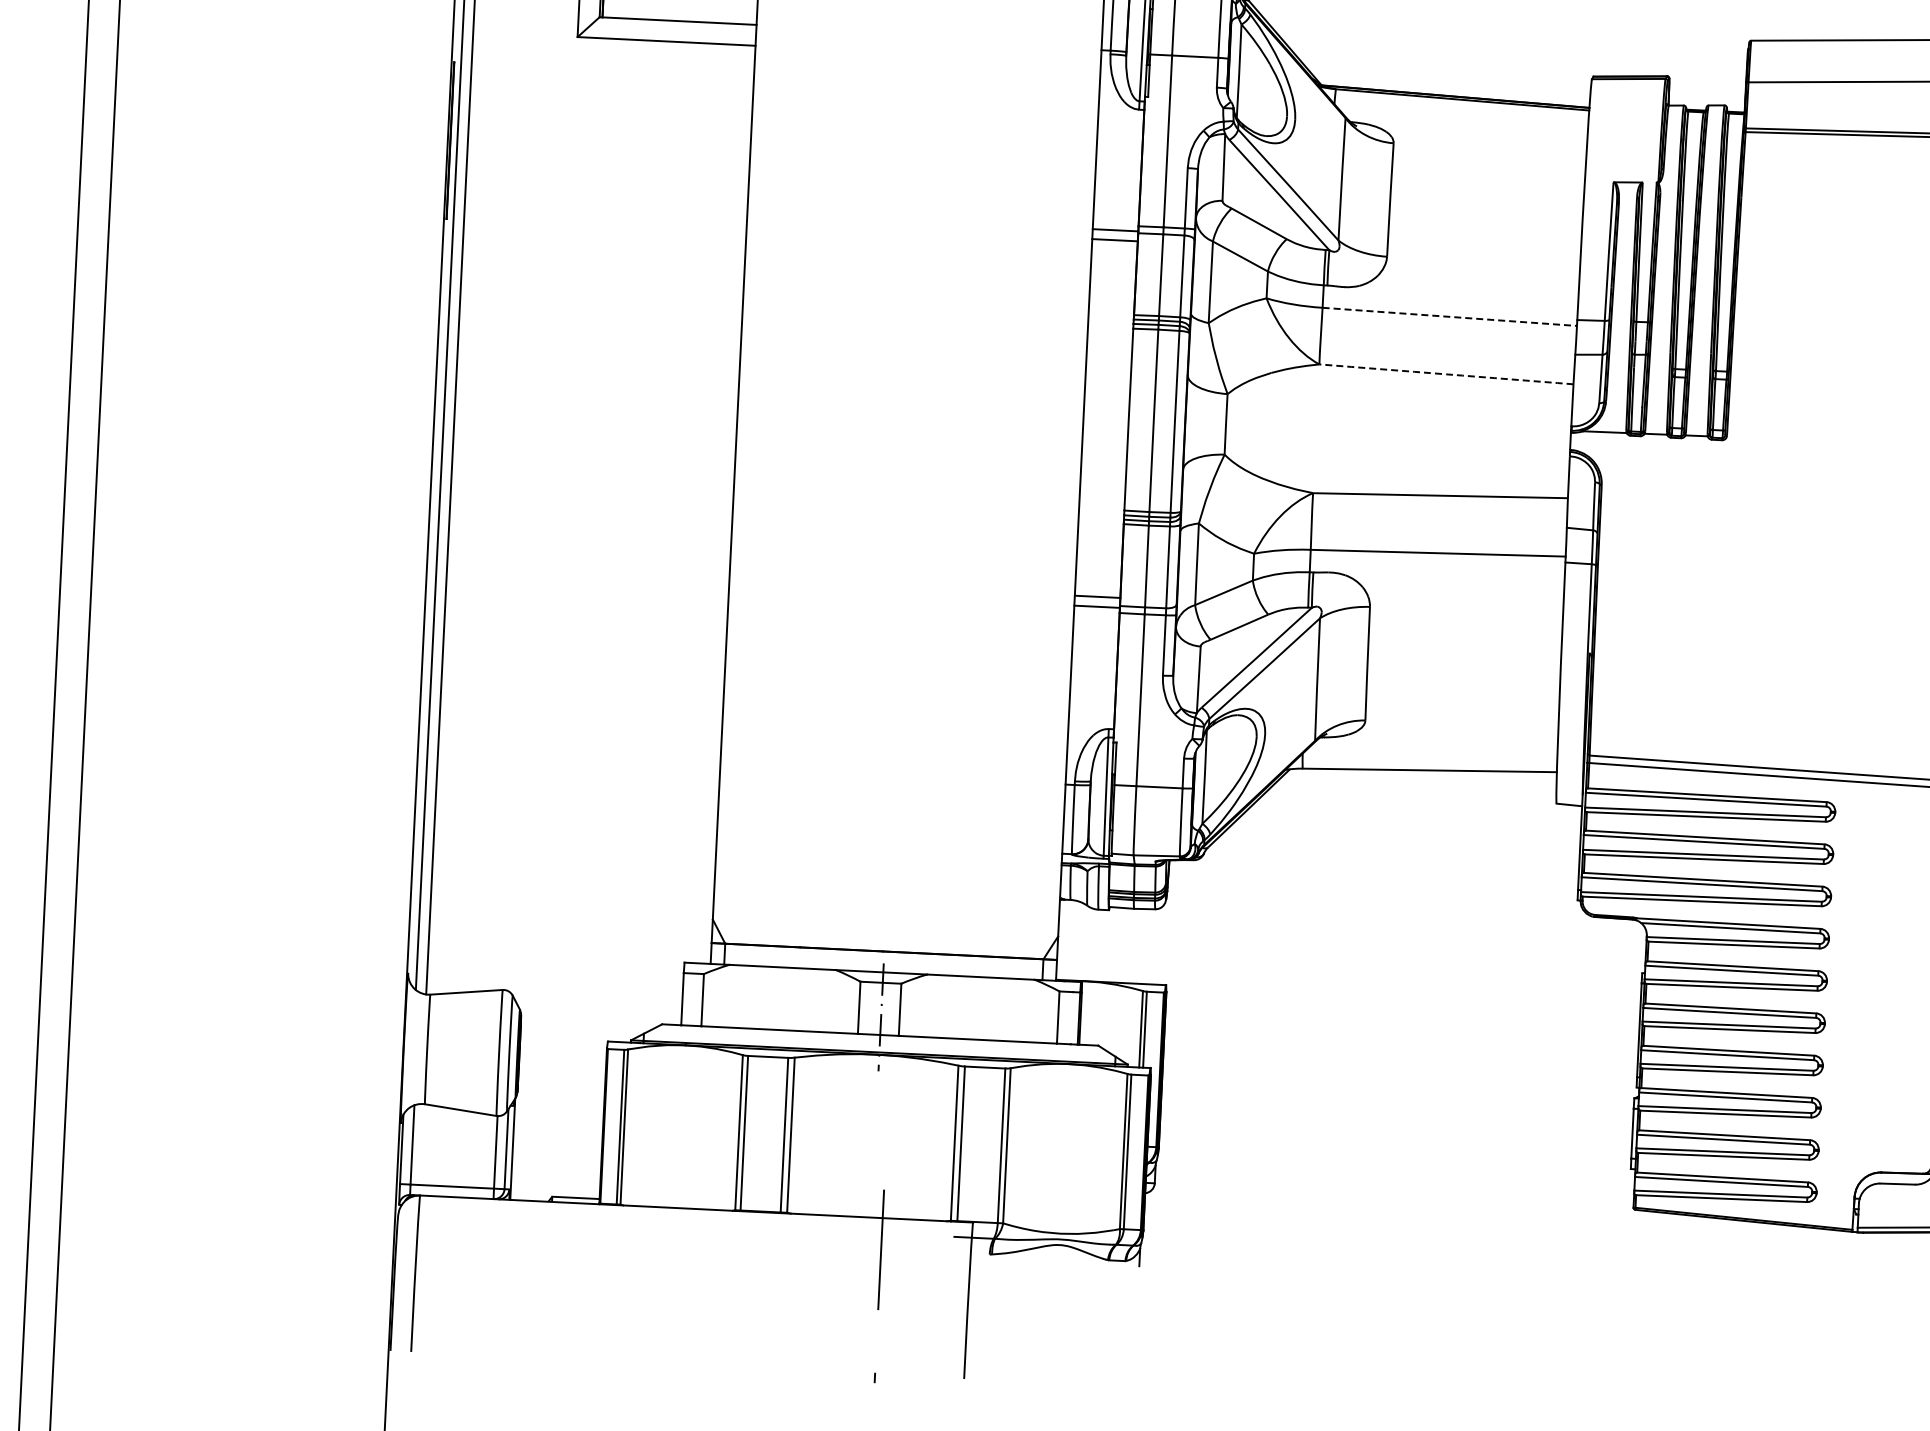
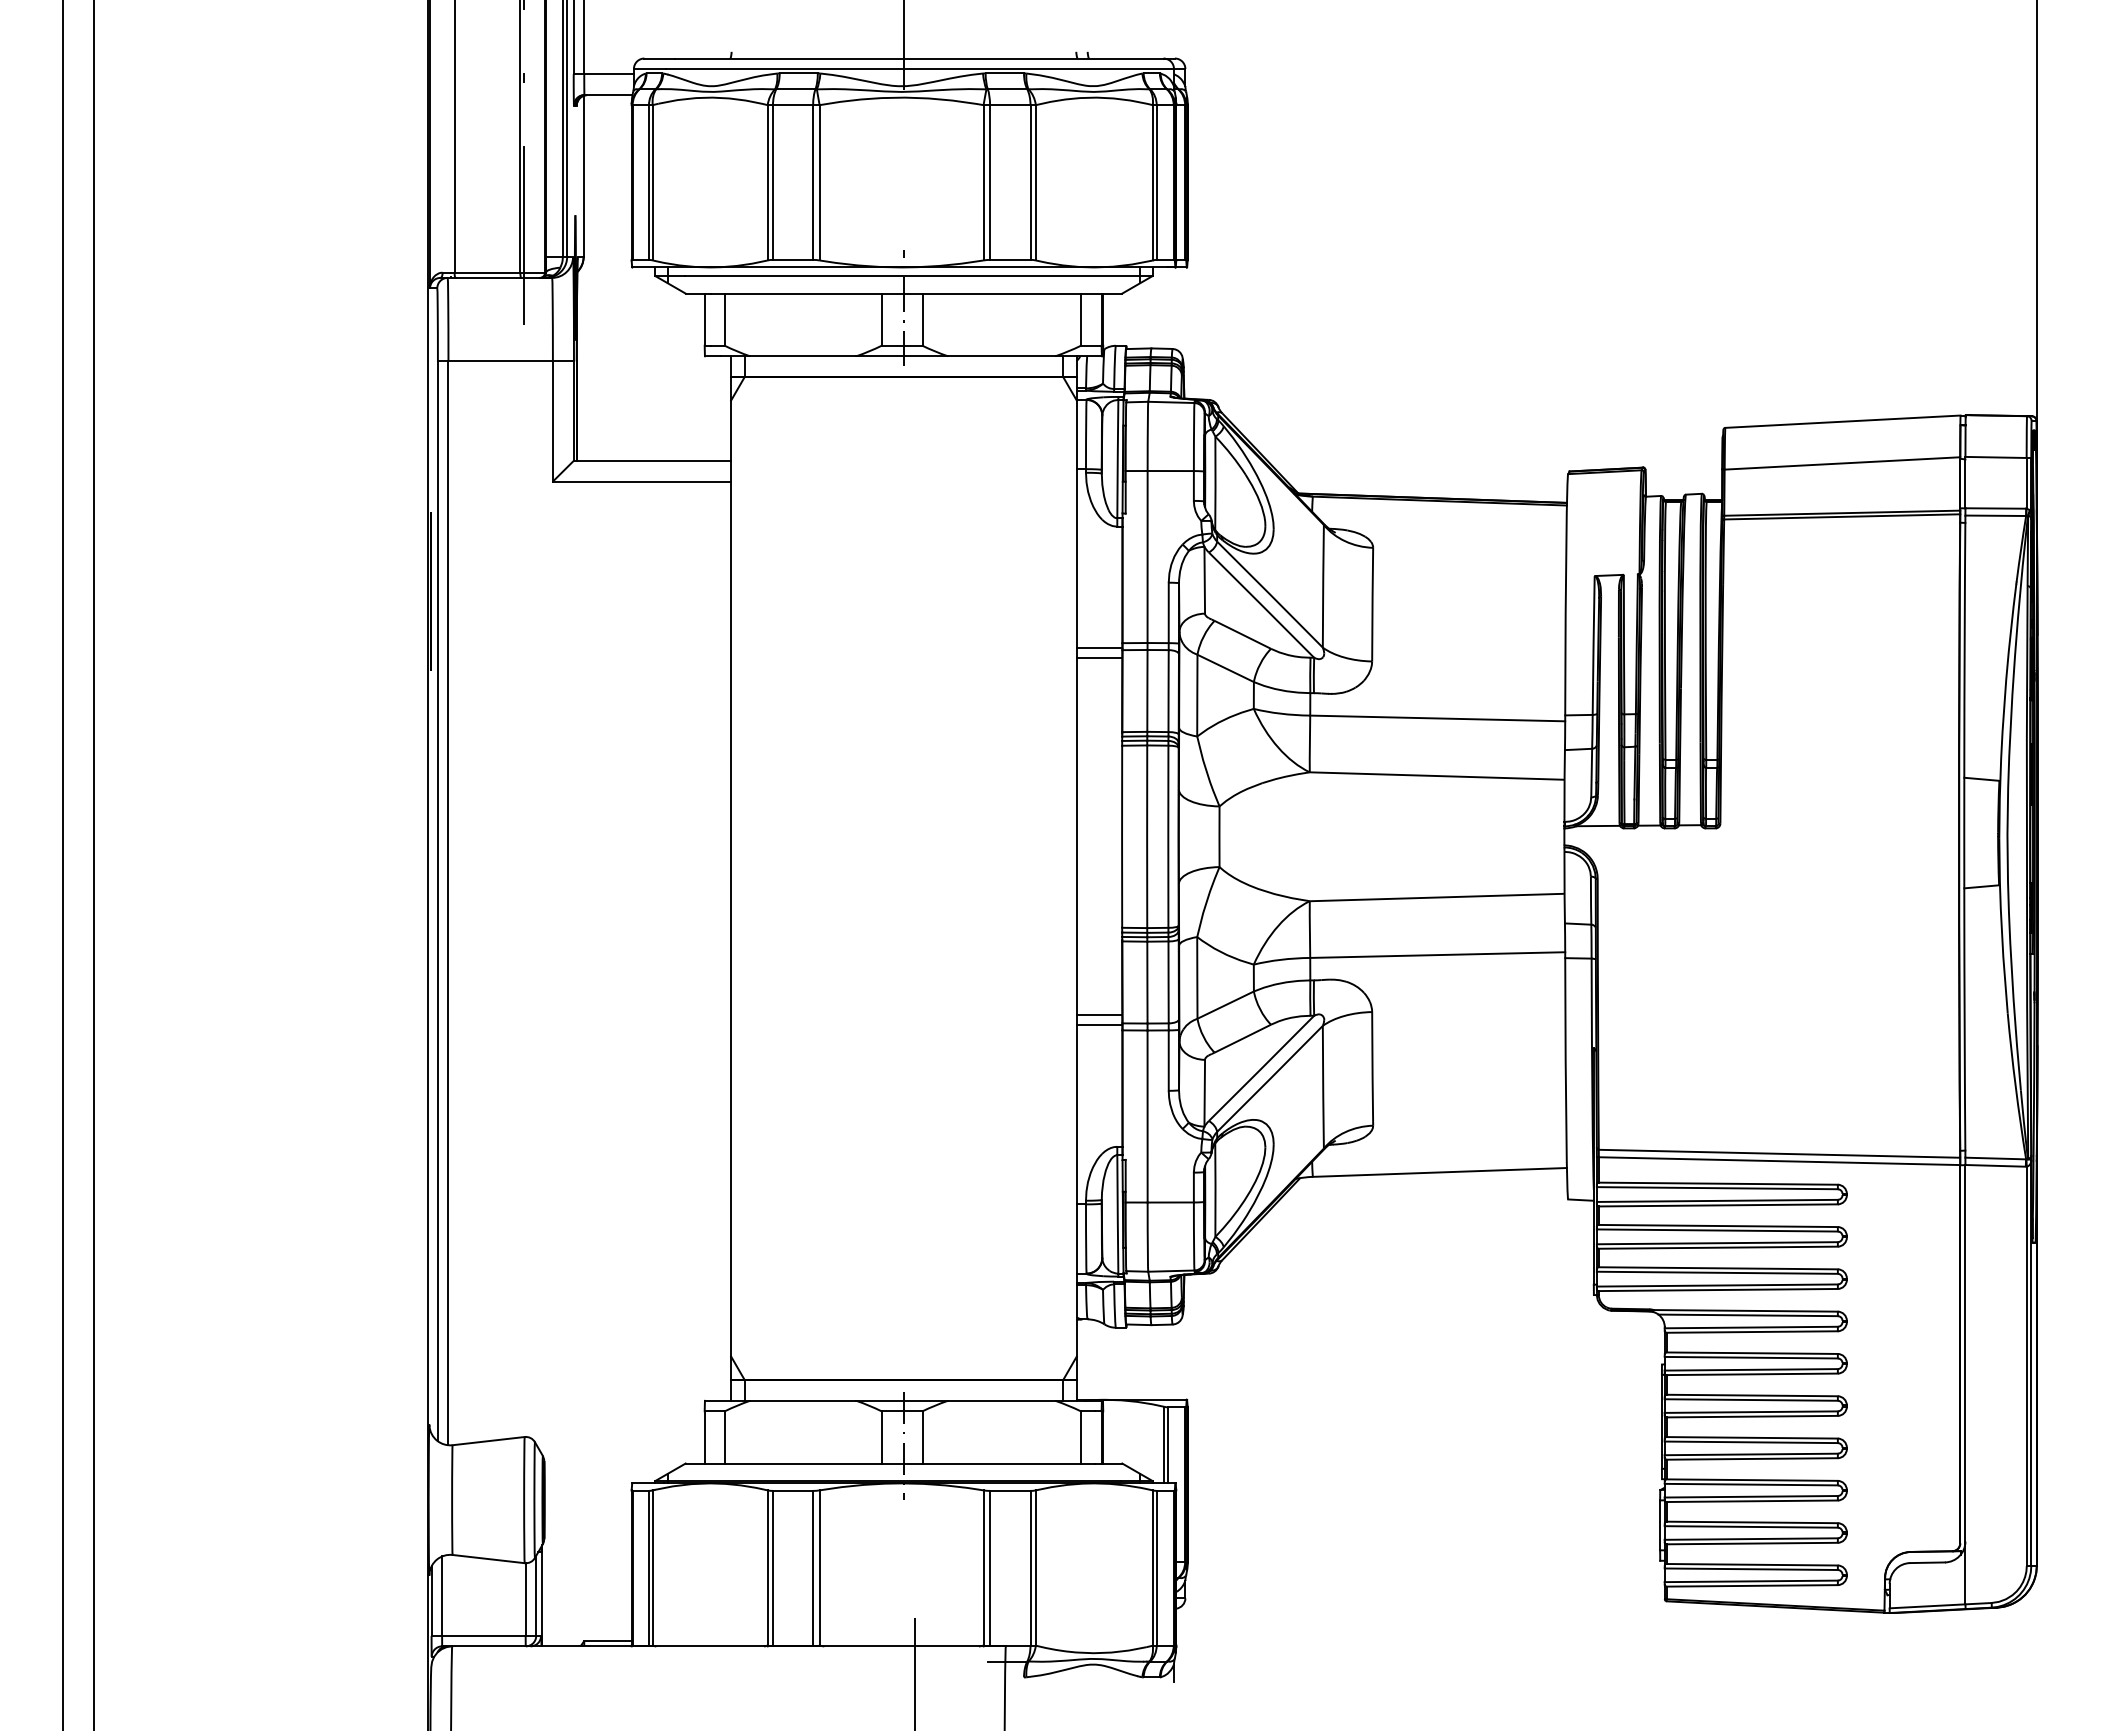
line: (1449, 316) -> (1437, 718), dashed -> solid
arc: (1446, 374) -> (1437, 776), dashed -> solid

